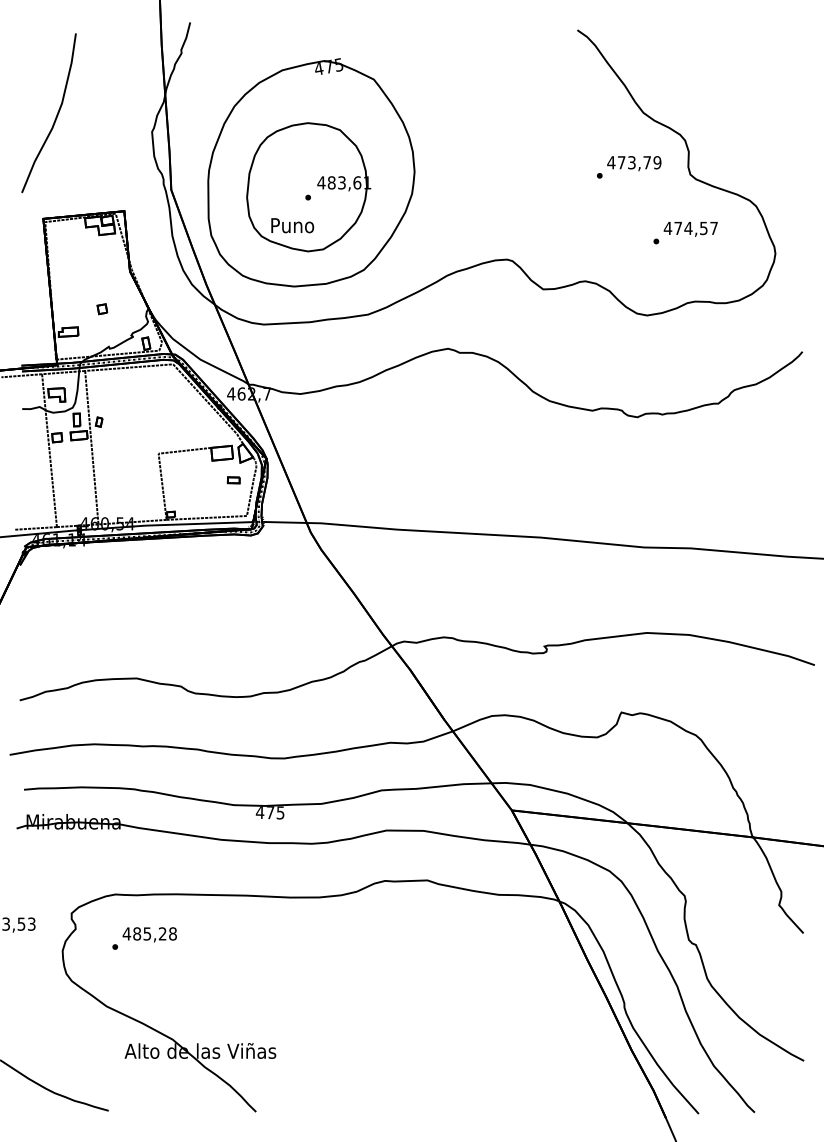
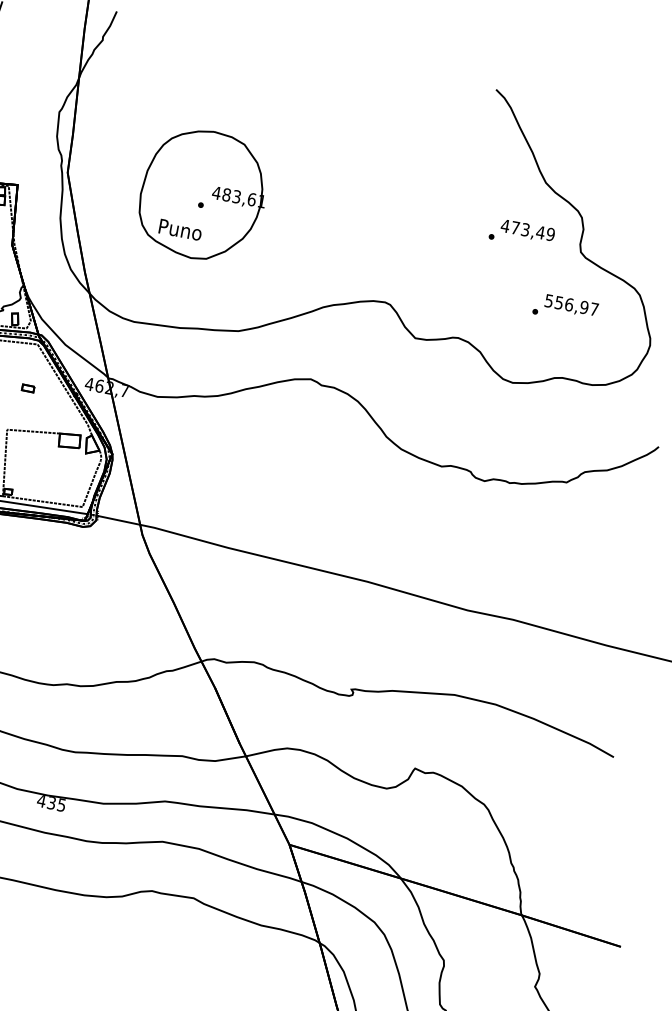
text: (647, 162) -> (540, 232), 473,79 -> 473,49
part: (311, 172) -> (208, 181), removed
text: (685, 228) -> (566, 304), 474,57 -> 556,97
part: (233, 480) -> (27, 388), moved
text: (270, 812) -> (51, 802), 475 -> 435

